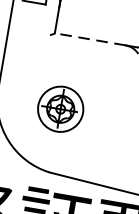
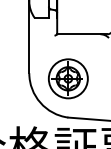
line: (89, 39) -> (78, 34), dashed -> solid
part: (60, 108) -> (68, 78), size x1.43

